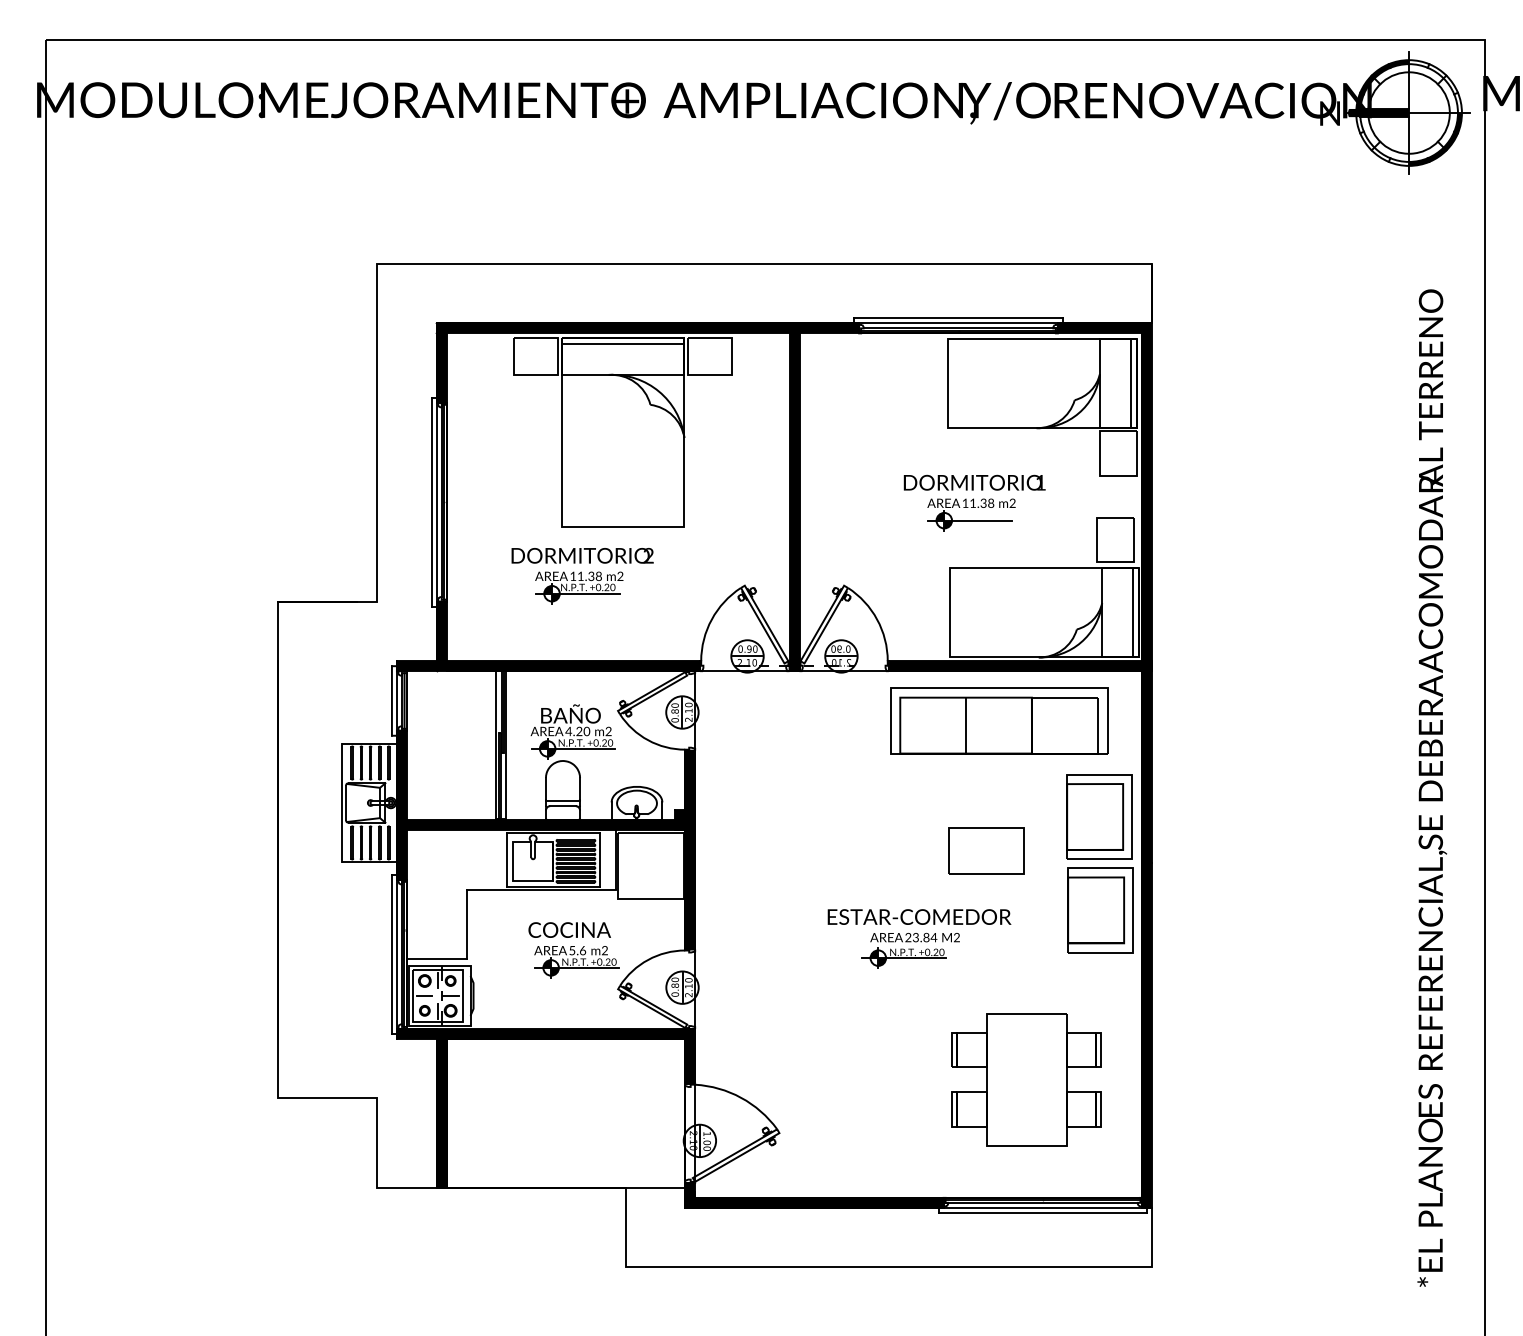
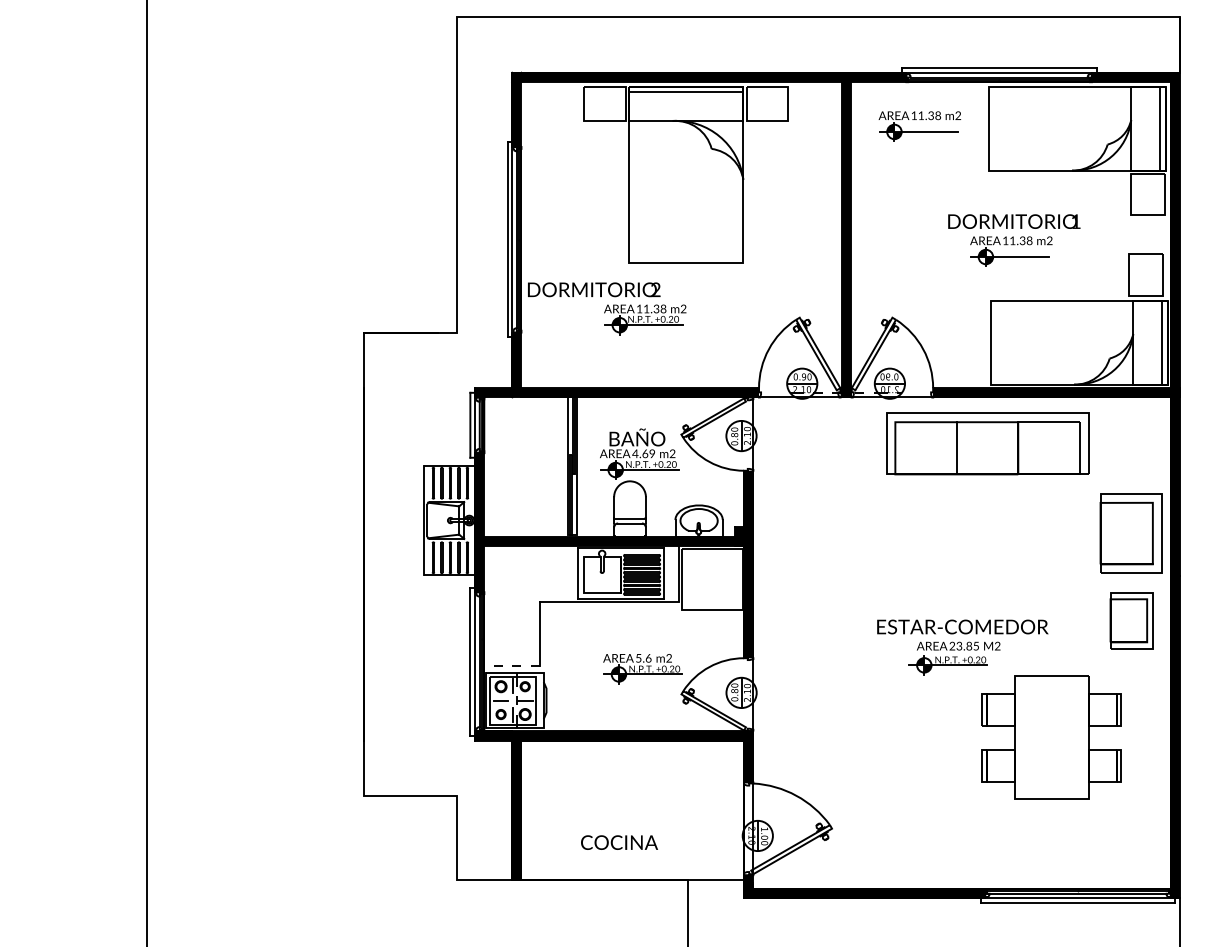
part: (873, 380) -> (919, 126), added
text: (582, 555) -> (594, 289), moved
part: (999, 720) -> (987, 443), moved
text: (583, 731) -> (649, 453), 4.20 -> 4.69
part: (986, 850) -> (1025, 564), removed
part: (1100, 910) -> (1131, 620), size x0.7
text: (569, 929) -> (619, 842), moved
text: (933, 937) -> (975, 646), 23.84 -> 23.85
line: (436, 959) -> (511, 666), solid -> dashed
part: (1026, 1079) -> (1051, 737), moved

